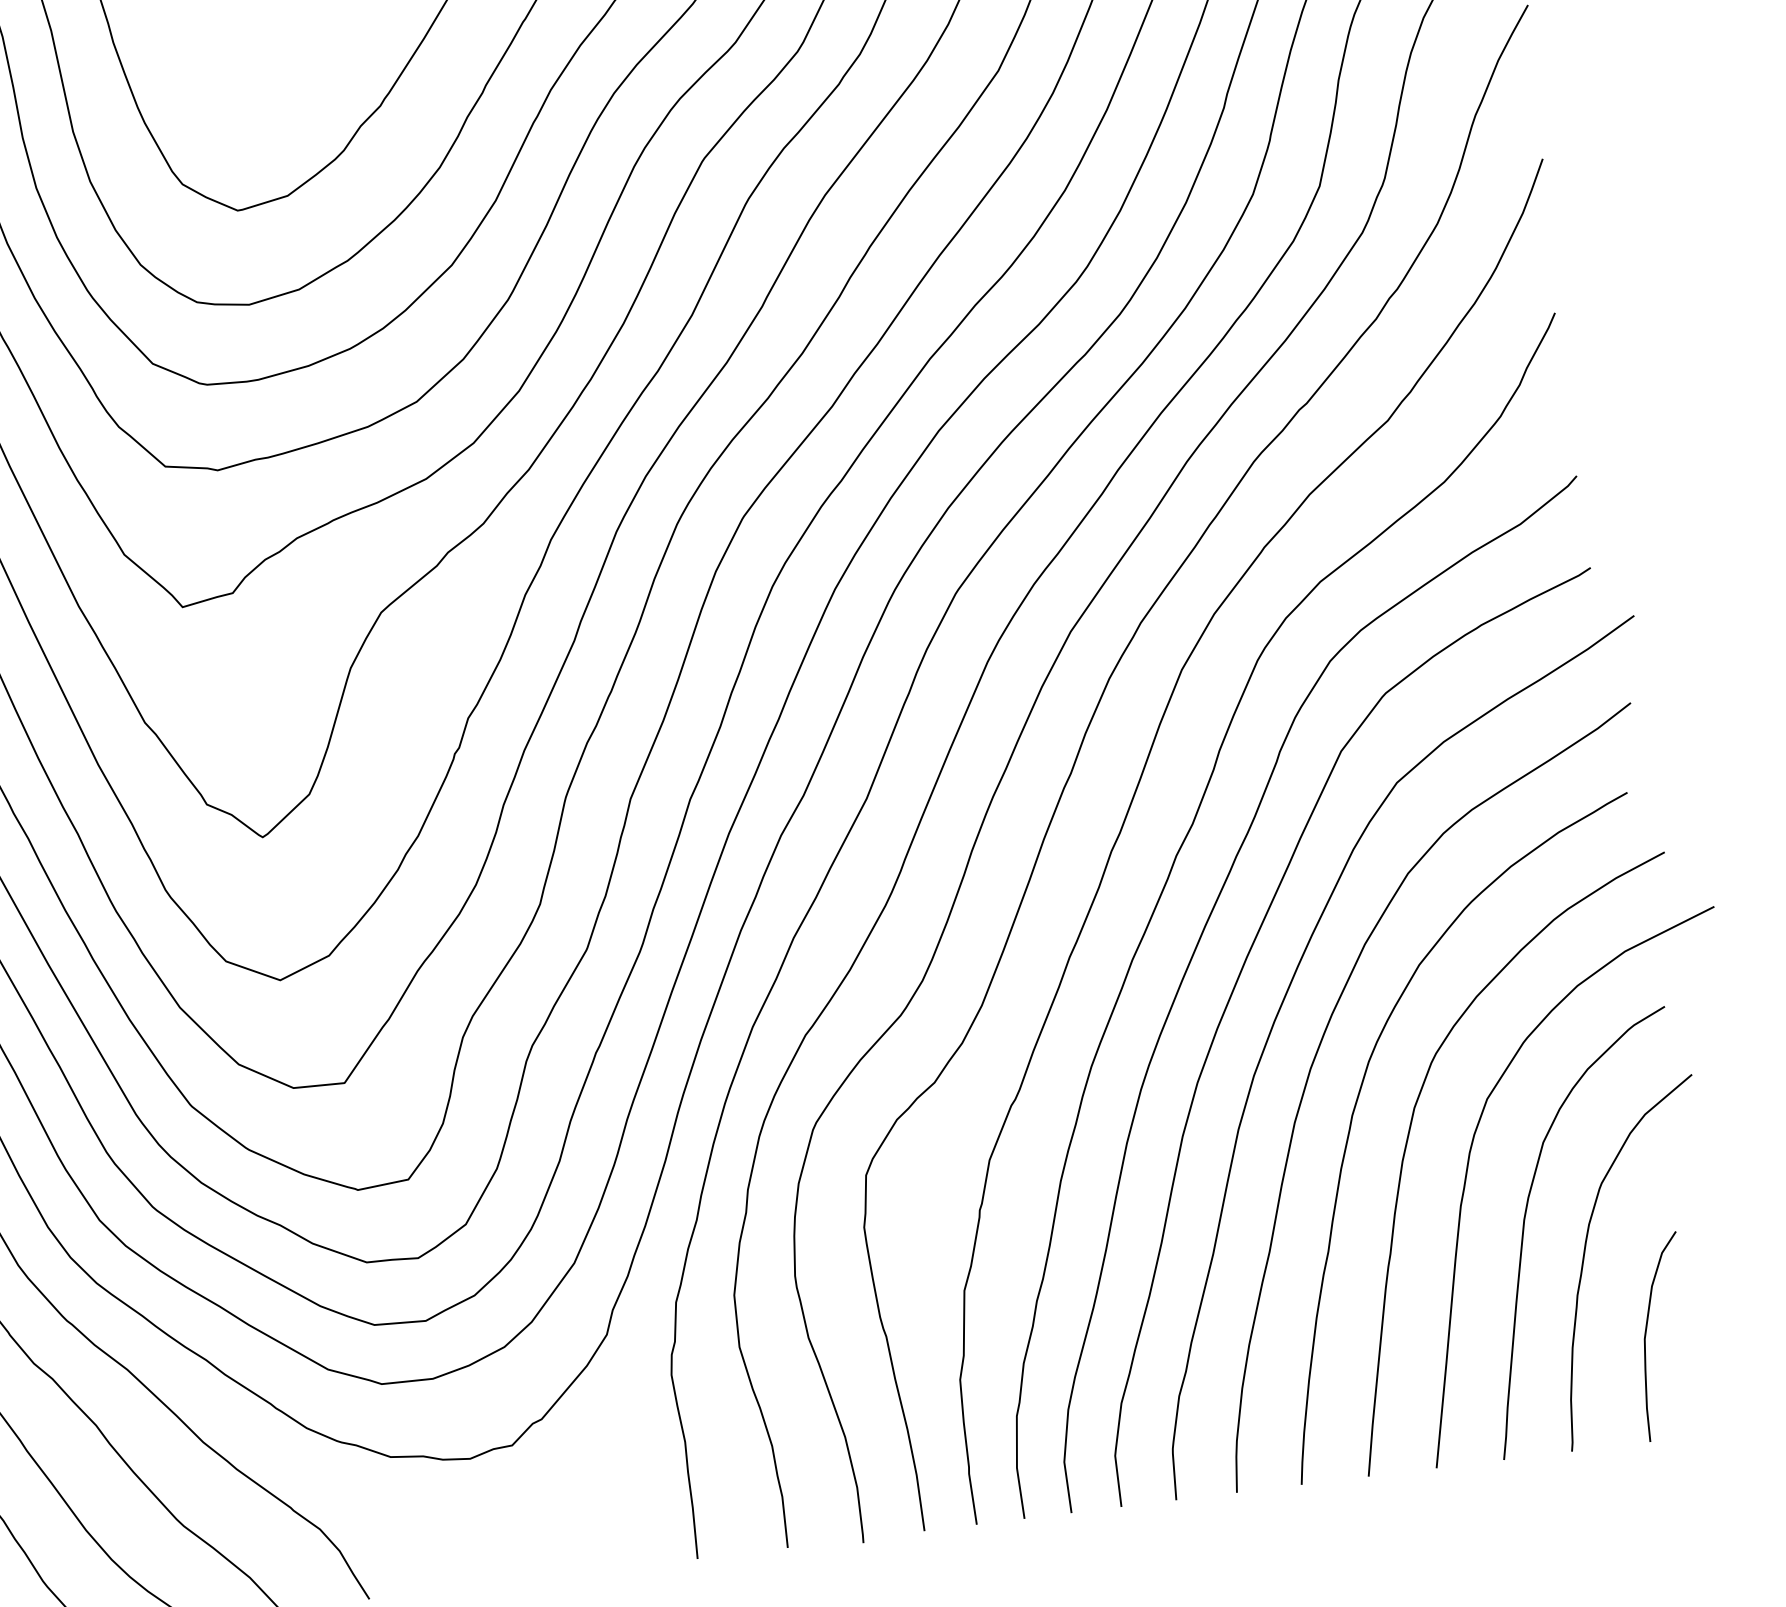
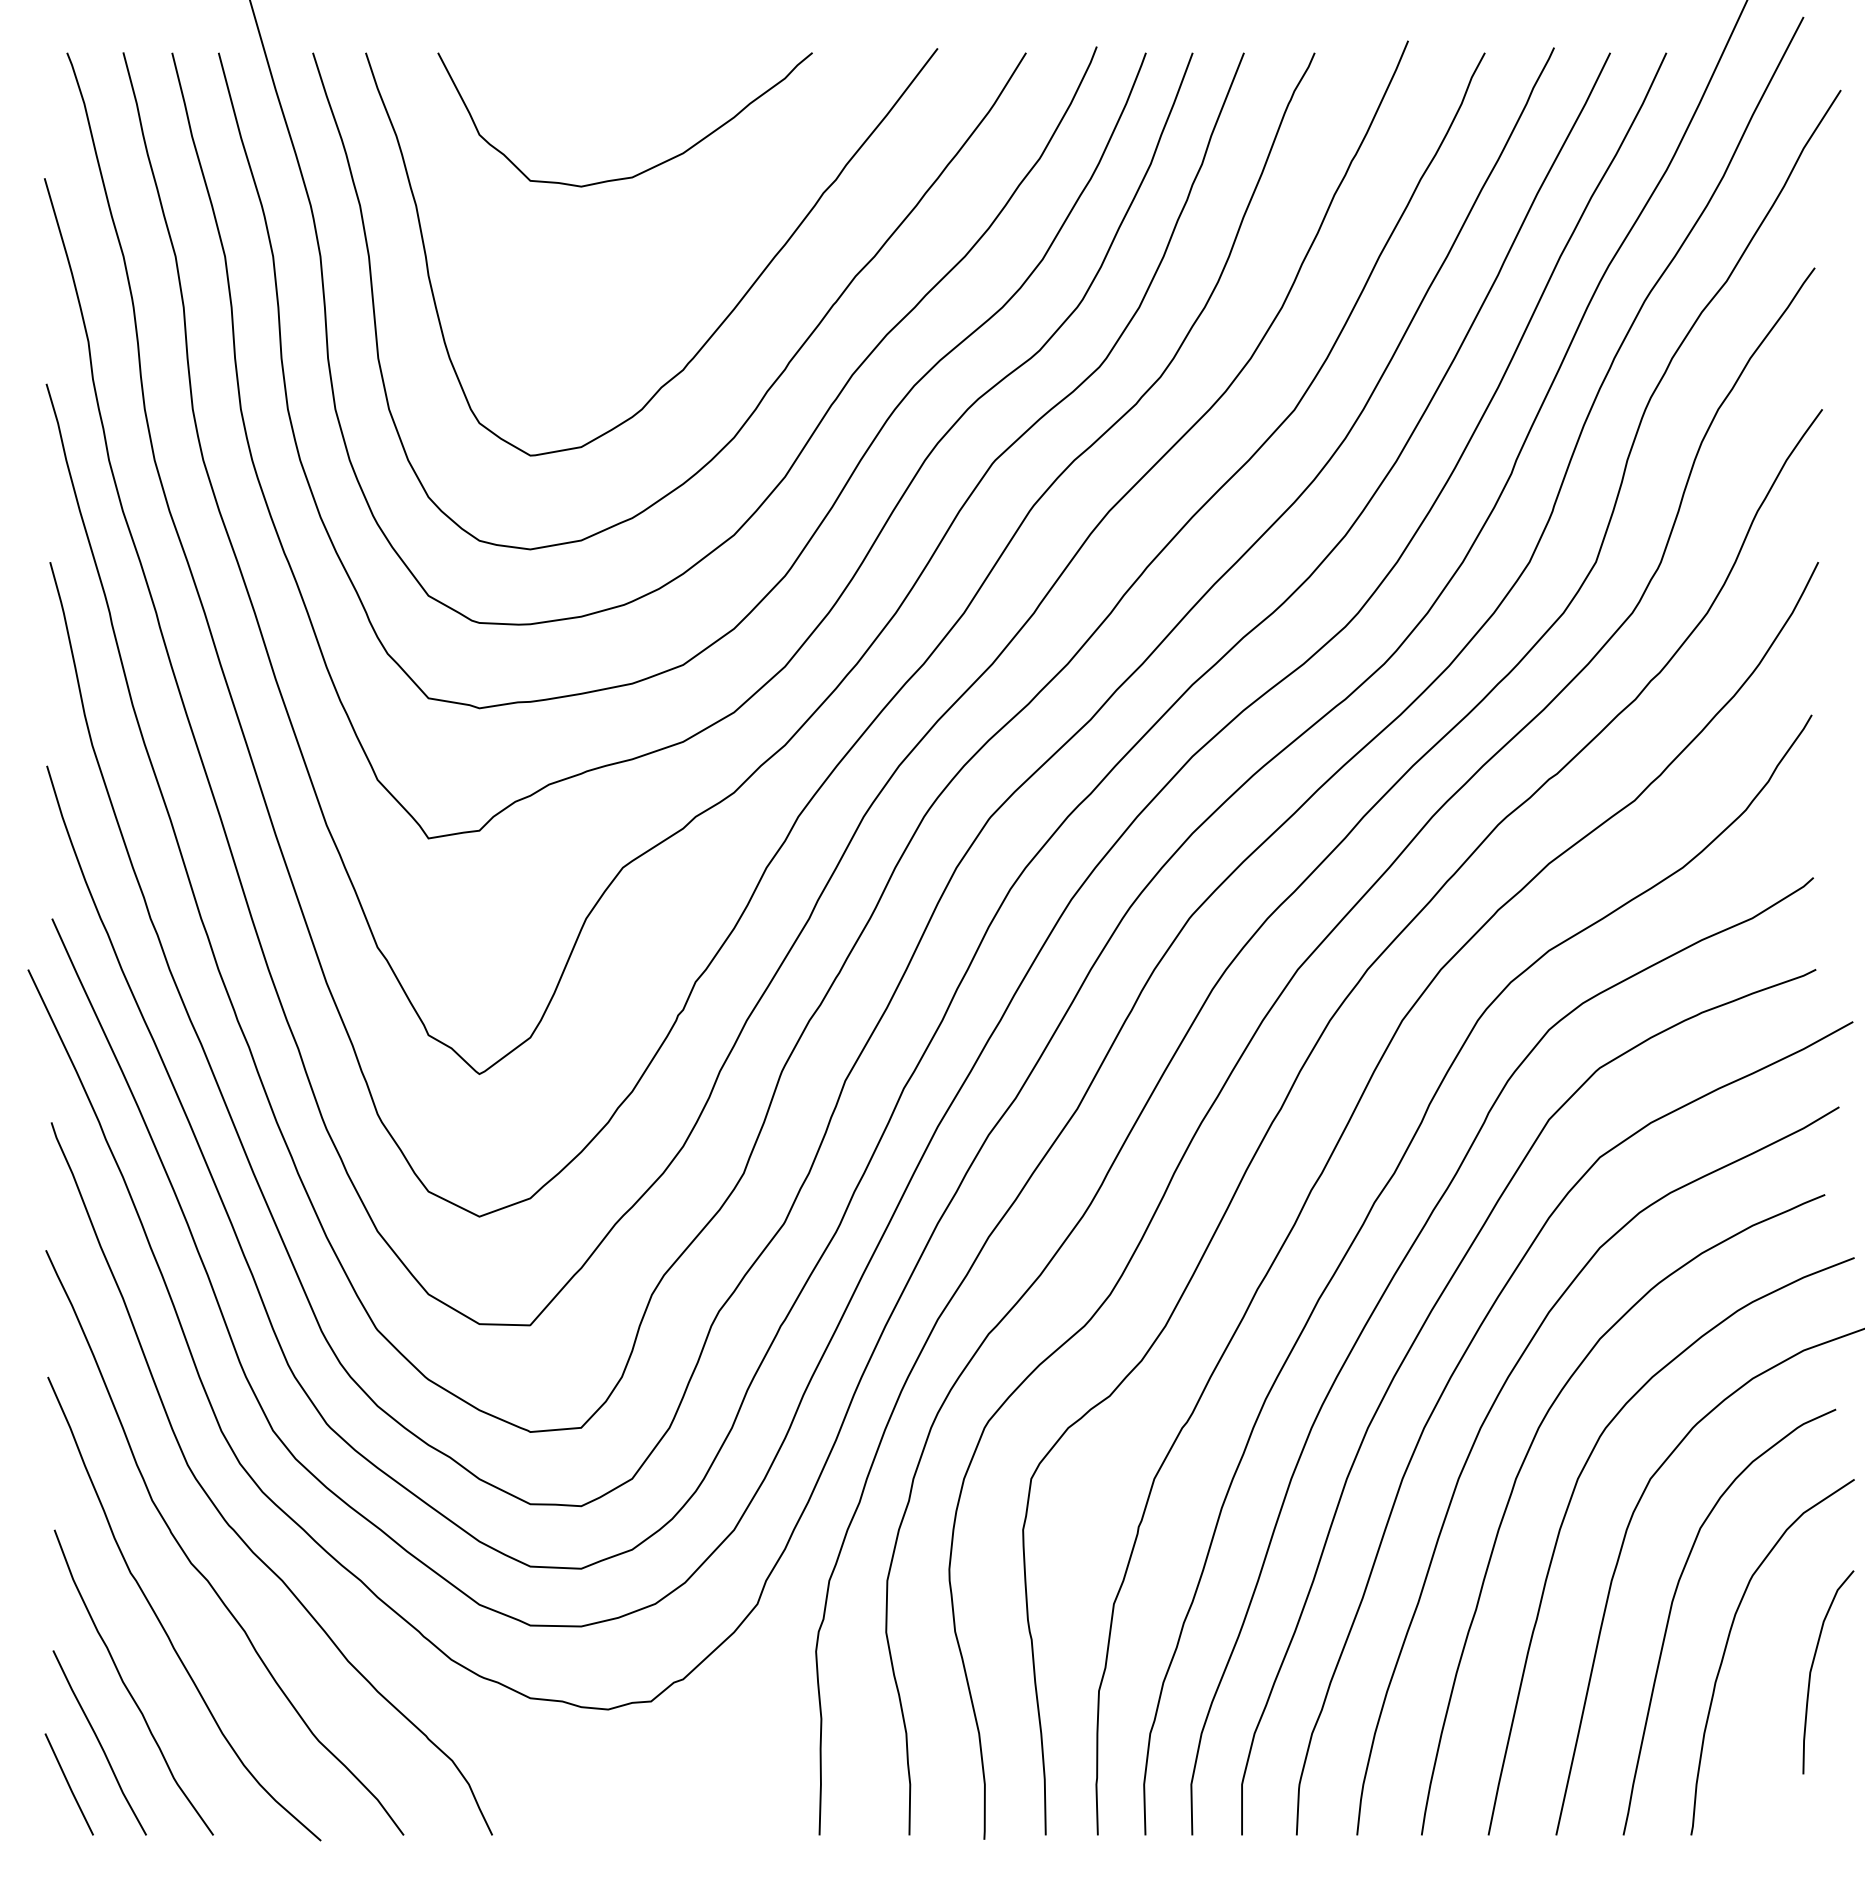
curve: (1646, 1334) -> (1812, 1668), moved

